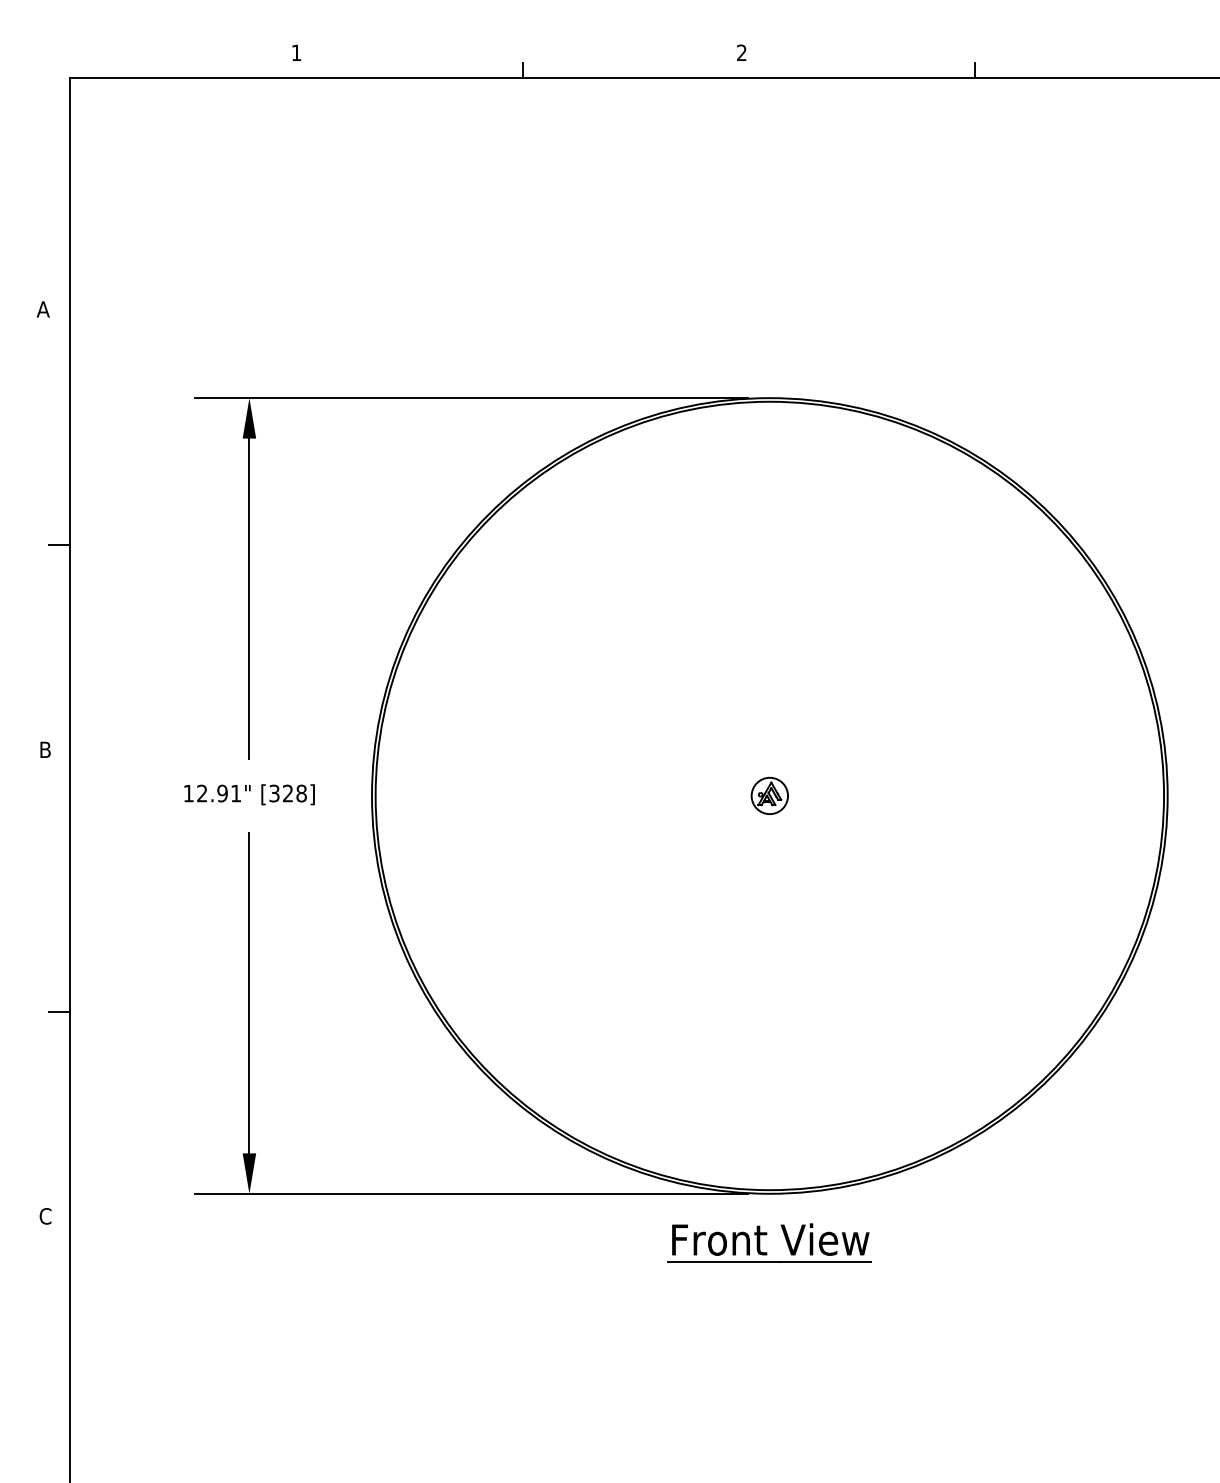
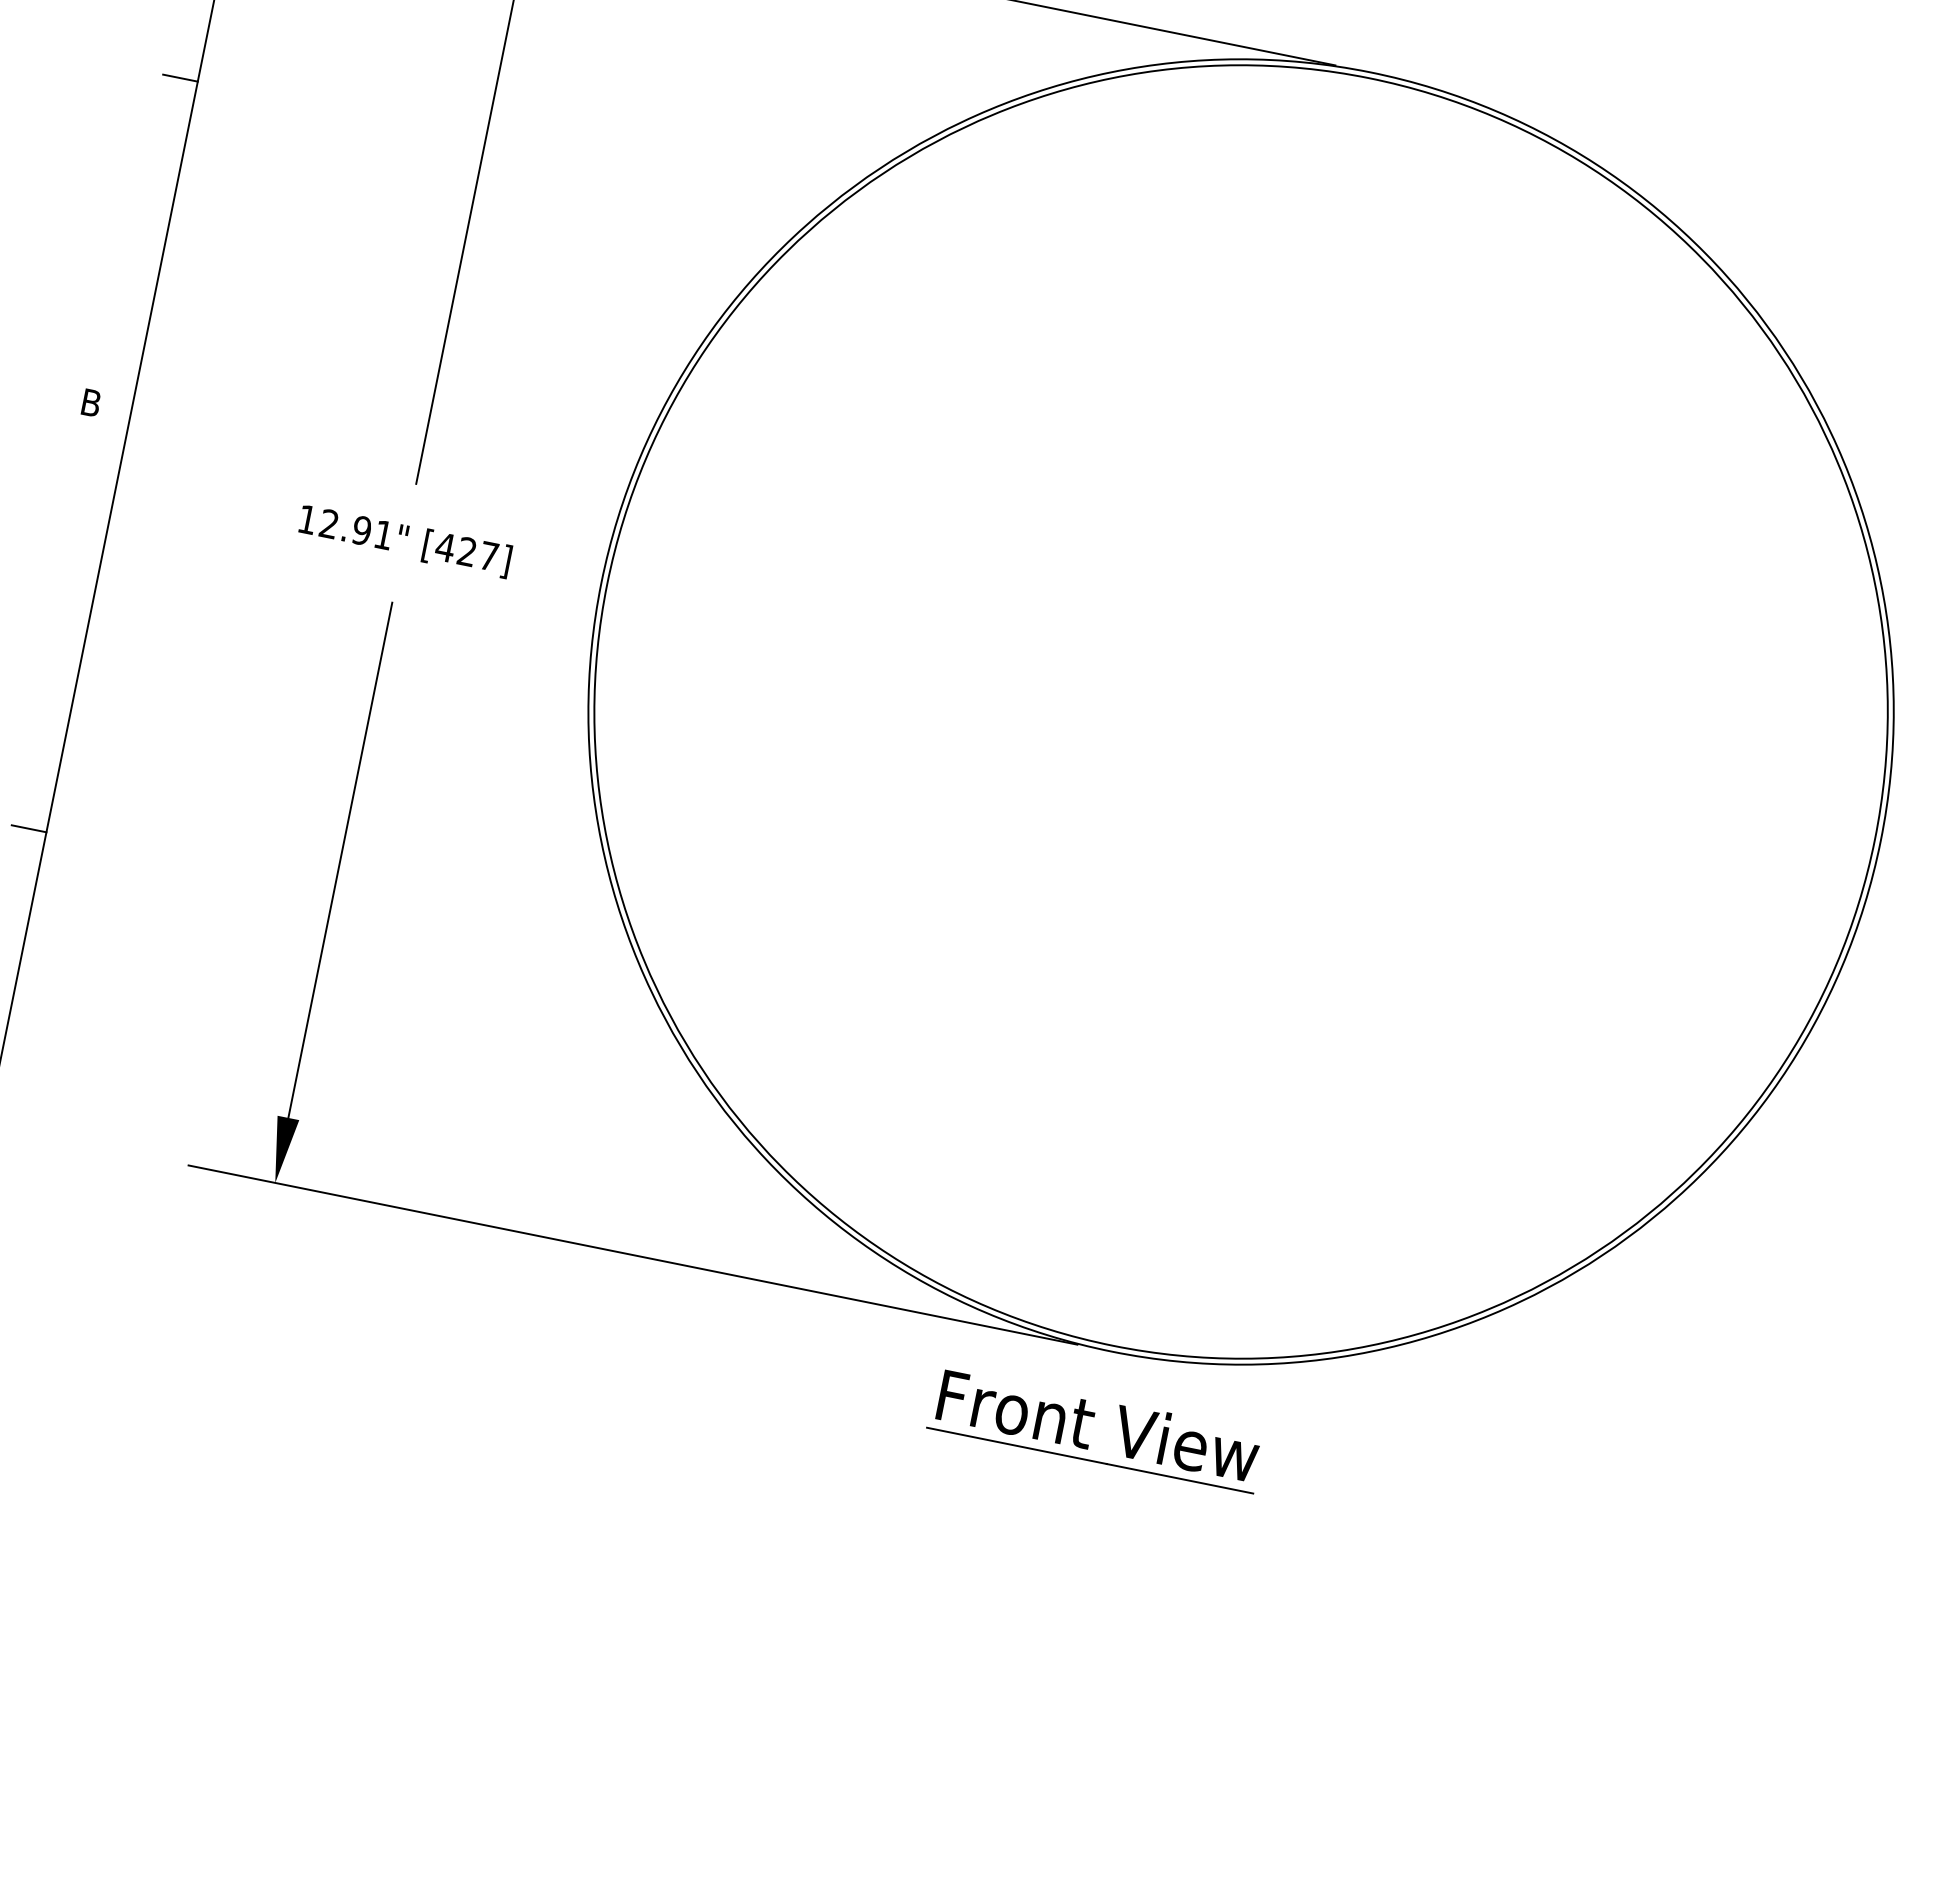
text: (287, 793) -> (466, 551), [328] -> [427]
part: (769, 795) -> (1240, 711), removed

